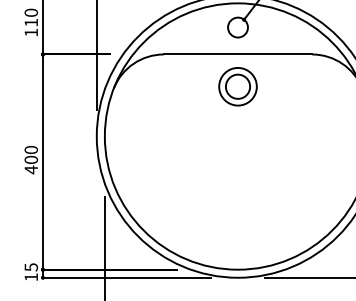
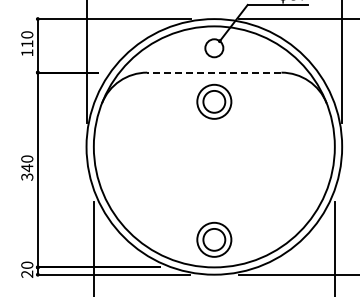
line: (237, 54) -> (213, 72), solid -> dashed
text: (31, 164) -> (27, 172), 400 -> 340
part: (238, 238) -> (214, 239), added
text: (31, 272) -> (27, 269), 15 -> 20

